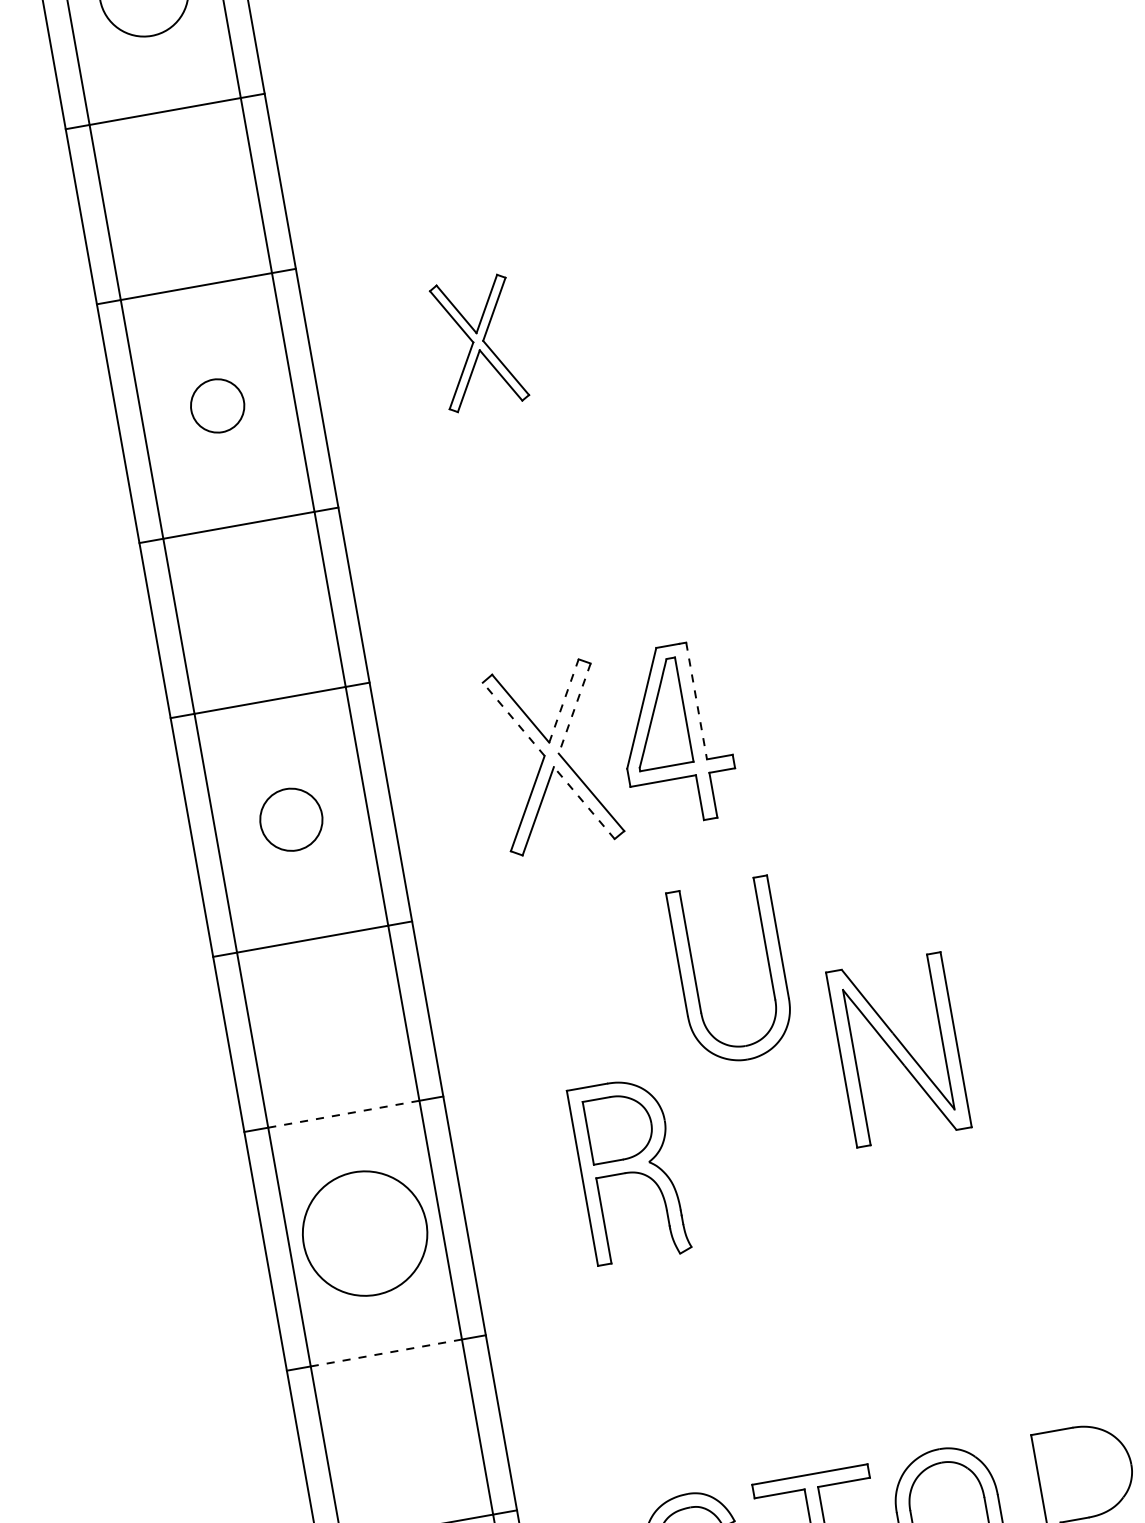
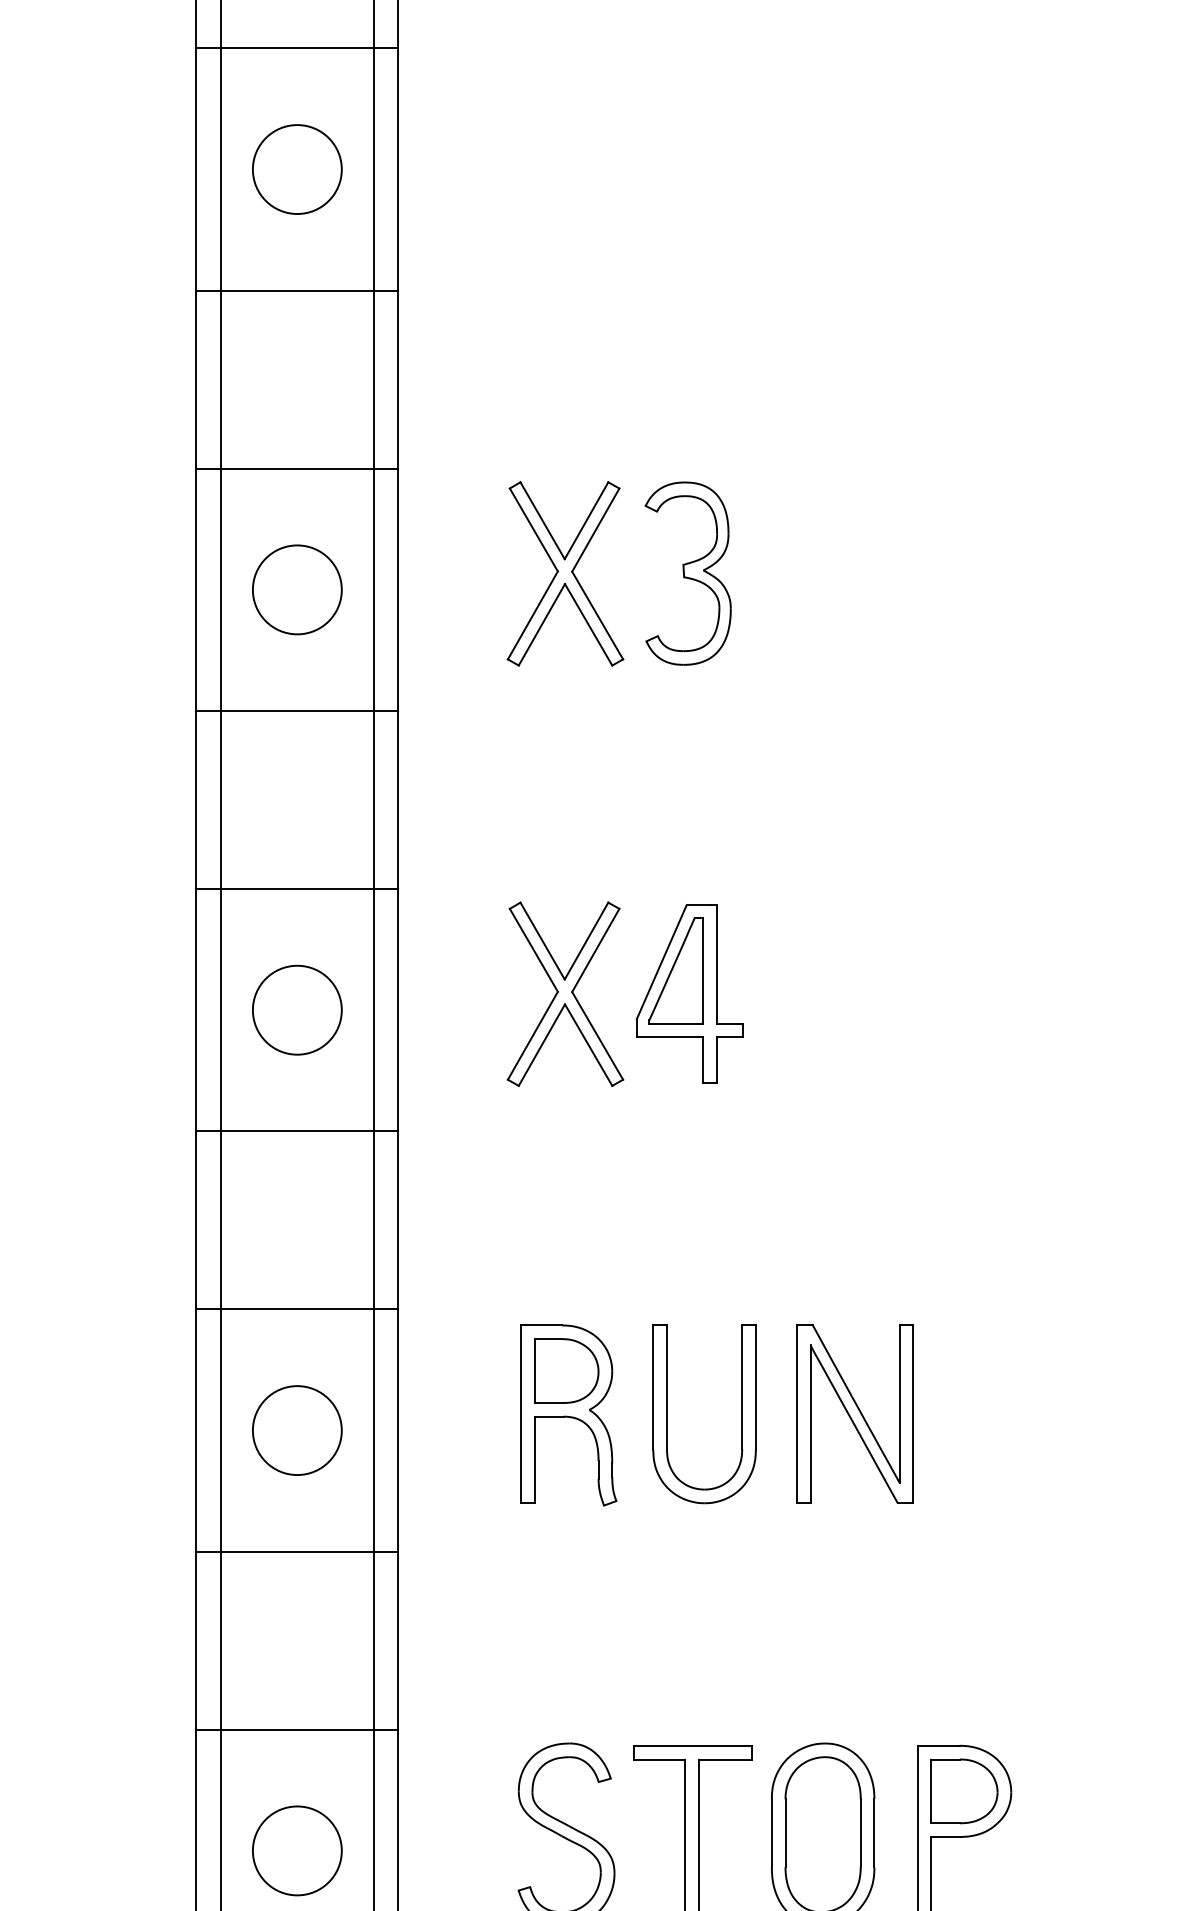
part: (598, 321) -> (687, 573), added
part: (478, 342) -> (565, 573), size x1.43
circle: (216, 405) -> (296, 589), size x1.67
line: (563, 700) -> (586, 940), dashed -> solid
line: (697, 701) -> (717, 964), dashed -> solid
line: (574, 708) -> (595, 950), dashed -> solid
line: (513, 719) -> (533, 950), dashed -> solid
line: (584, 802) -> (588, 1044), dashed -> solid
circle: (290, 819) -> (296, 1009), size x1.43
part: (695, 978) -> (667, 1414), moved
part: (898, 1049) -> (854, 1413), moved
line: (344, 1114) -> (297, 1309), dashed -> solid
circle: (364, 1233) -> (296, 1430), size x0.71
line: (386, 1352) -> (297, 1551), dashed -> solid
part: (1085, 1471) -> (964, 1791), added

